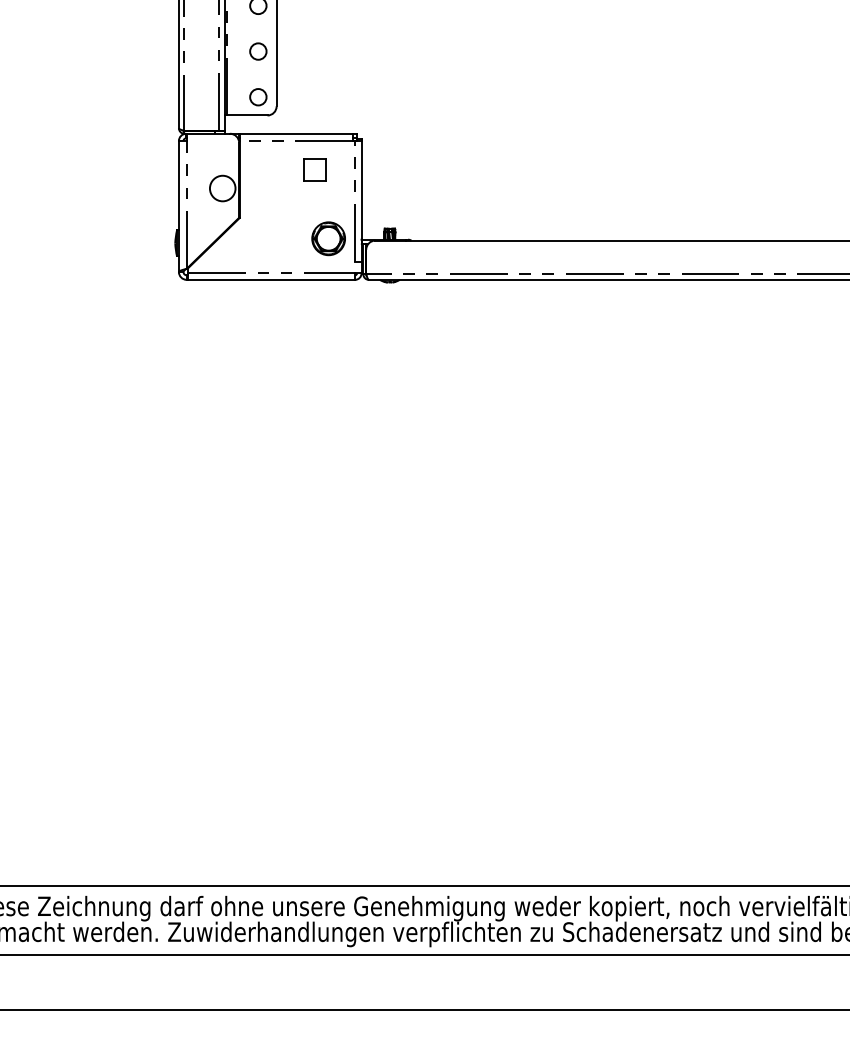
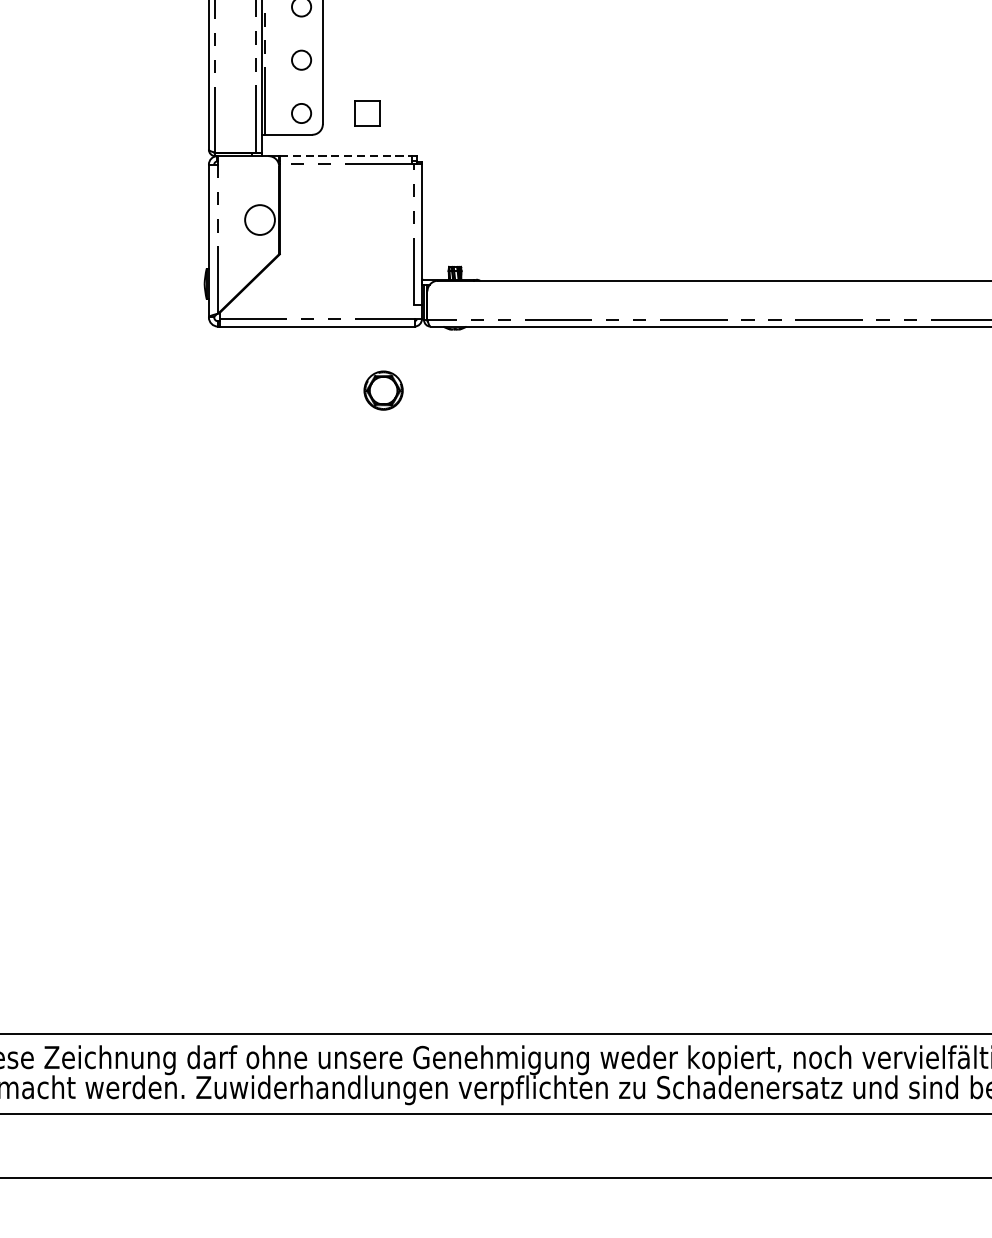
line: (296, 133) -> (346, 155), solid -> dashed
part: (314, 169) -> (367, 112), moved
part: (328, 238) -> (383, 390), moved

